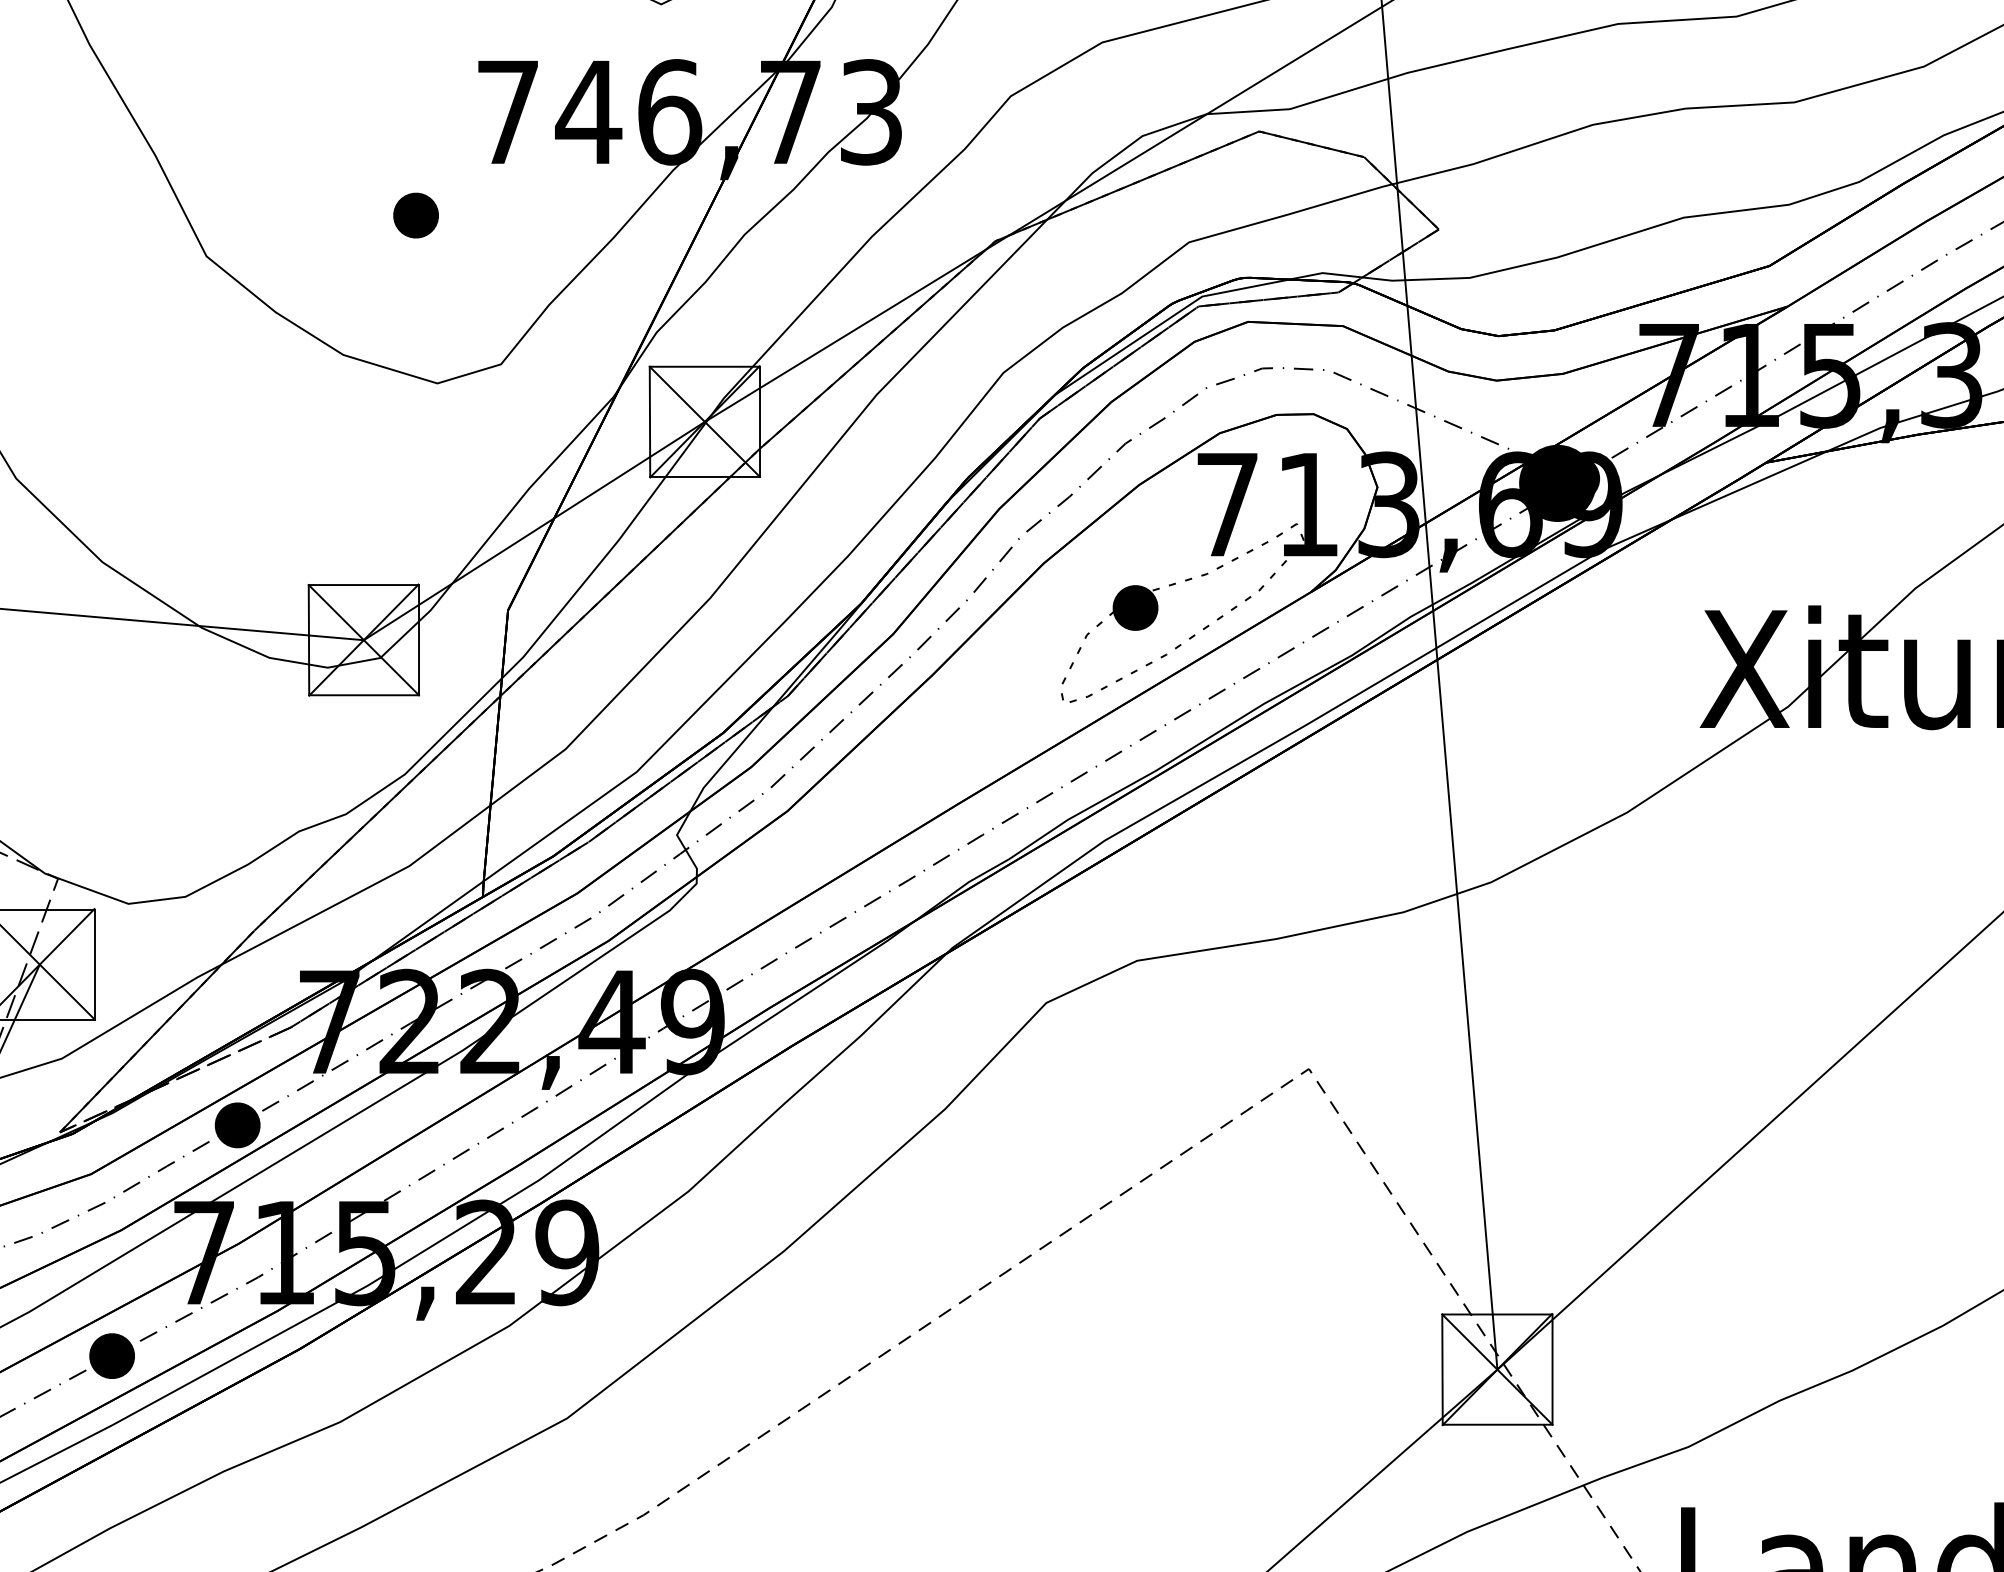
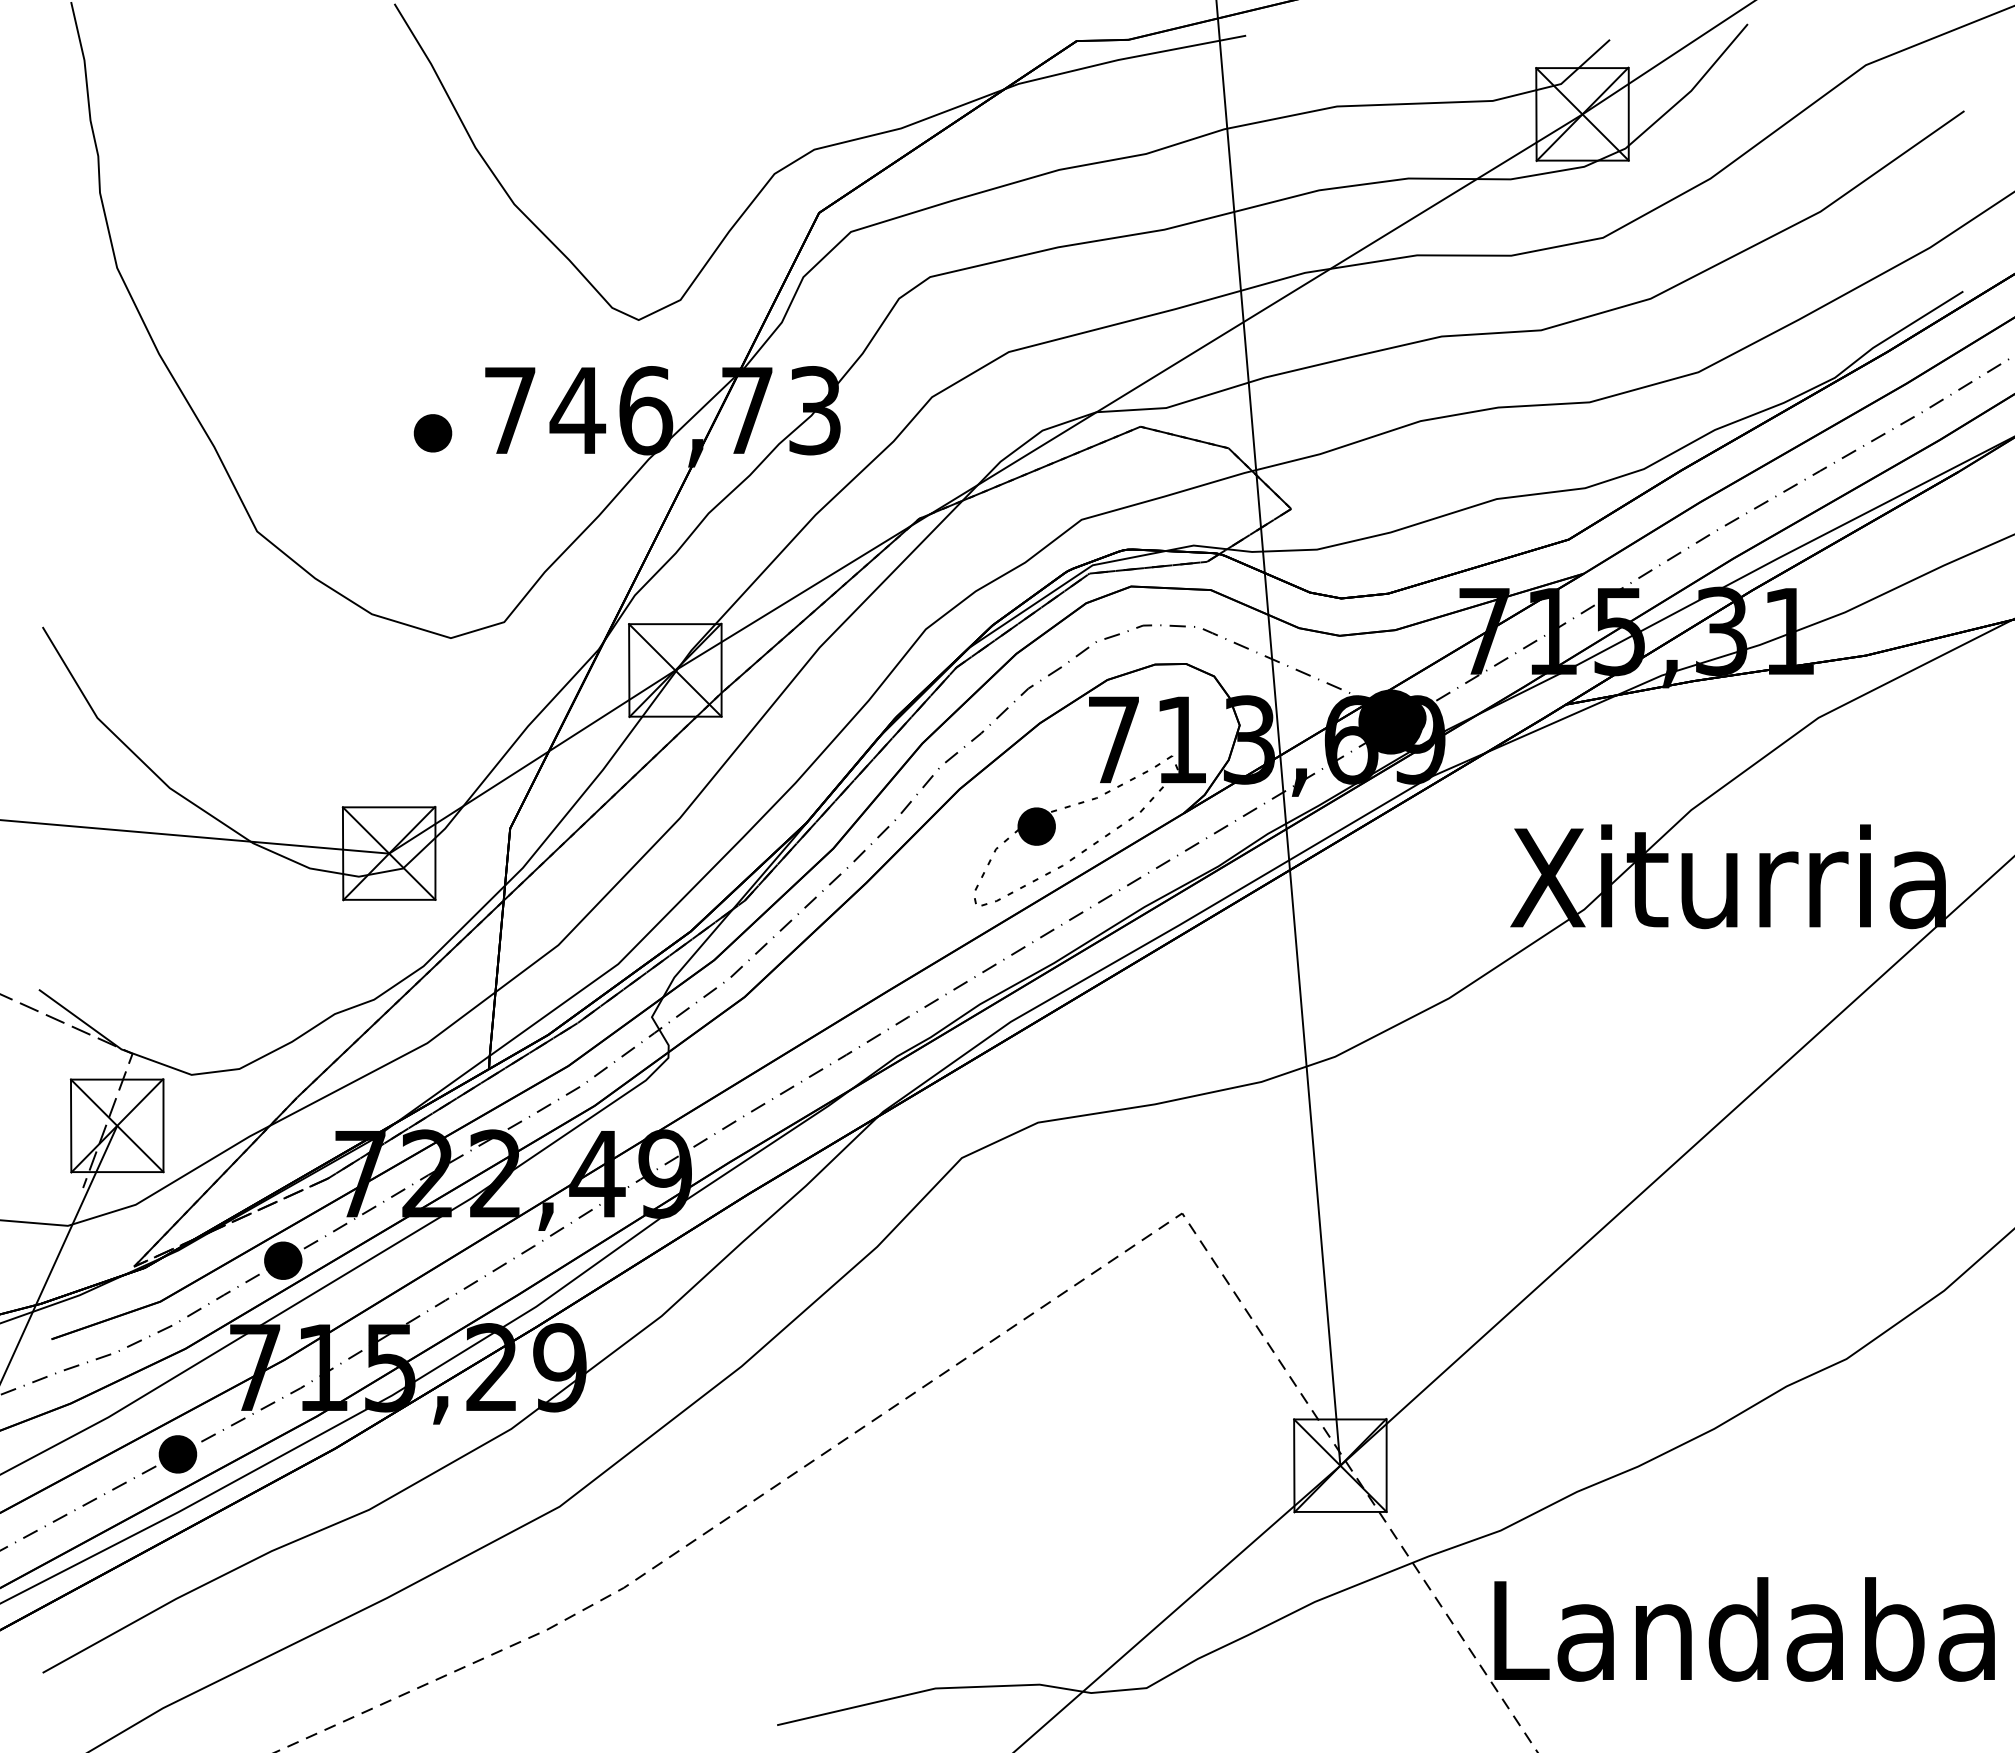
part: (415, 215) -> (432, 433), moved

